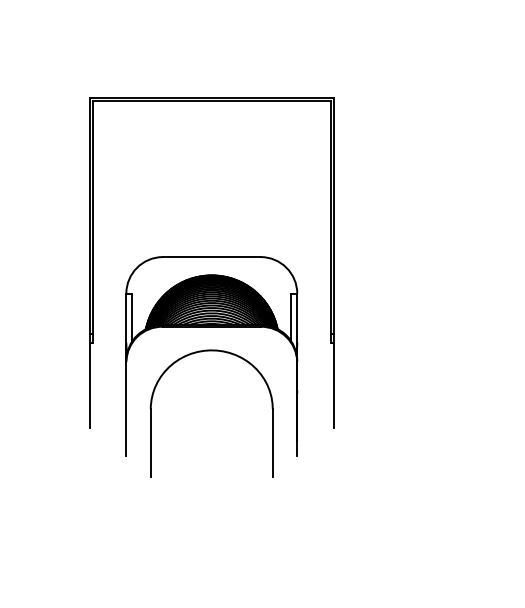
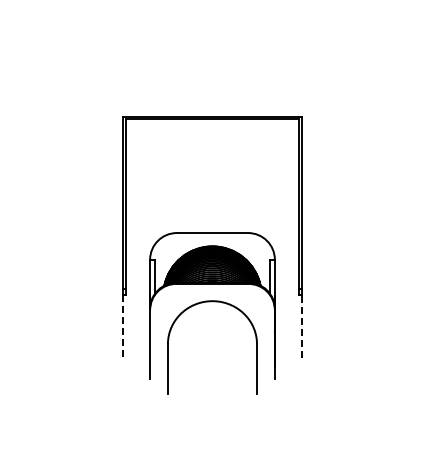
line: (333, 385) -> (301, 326), solid -> dashed
line: (89, 386) -> (123, 327), solid -> dashed

